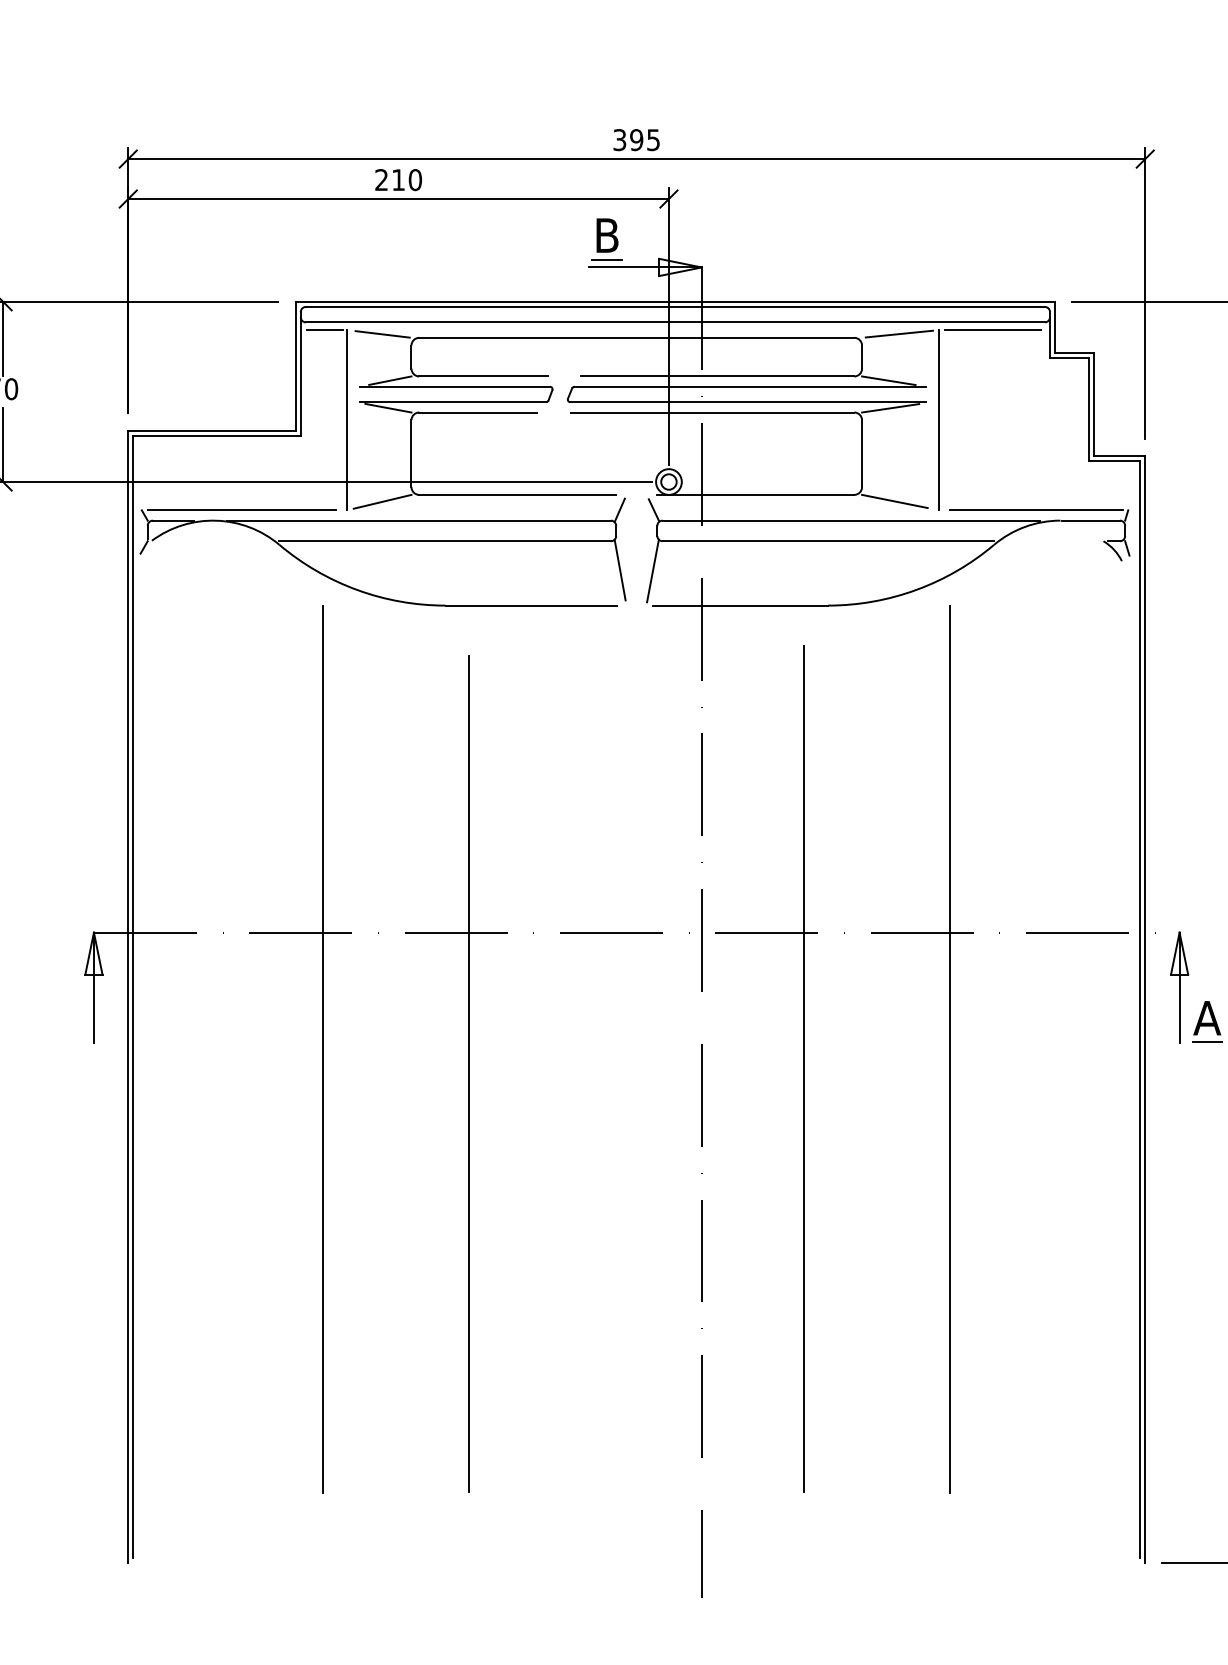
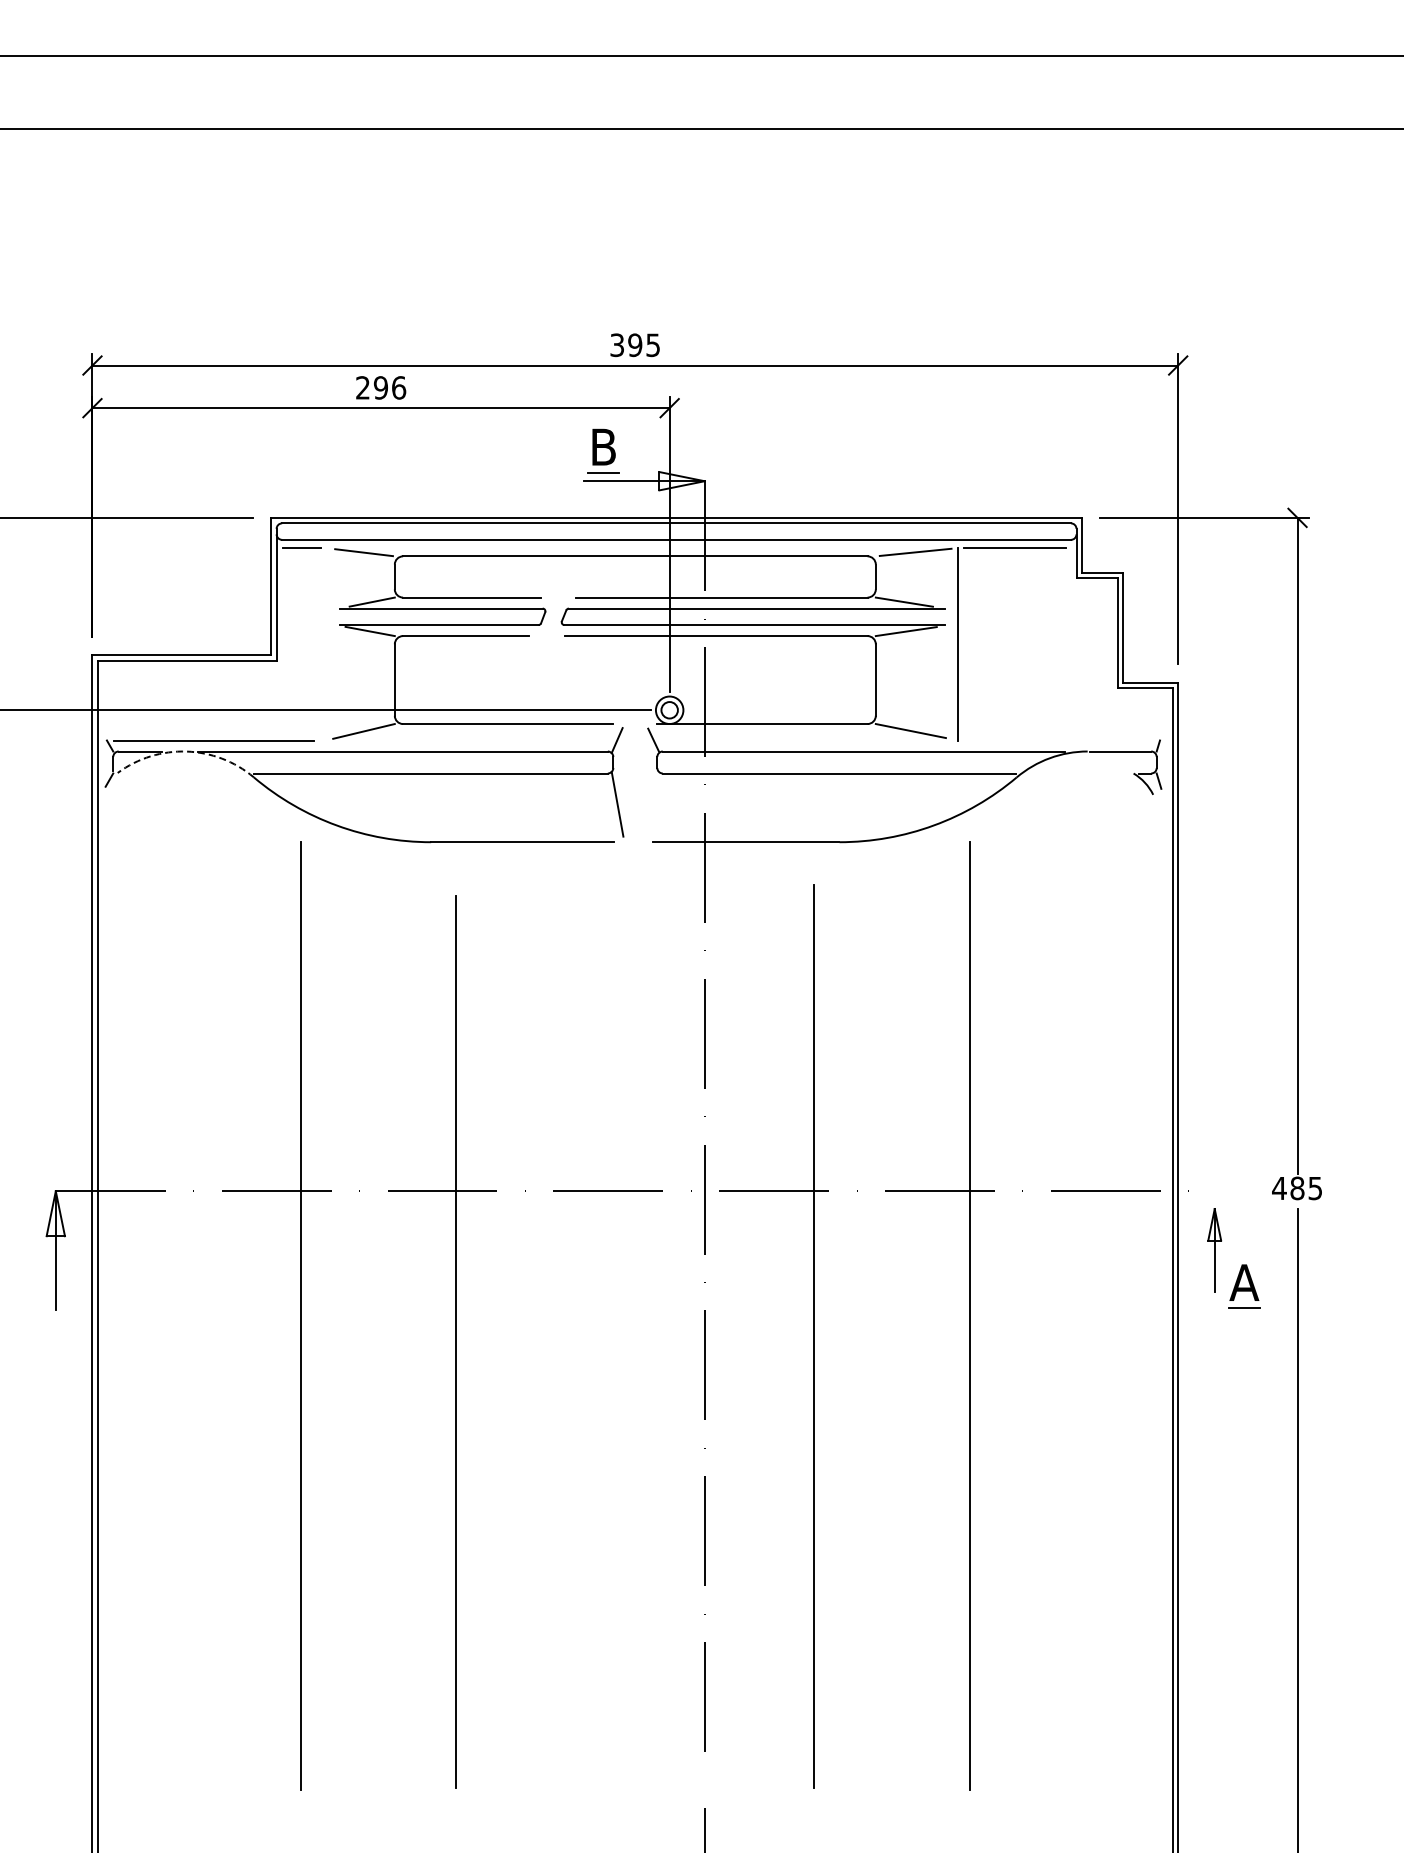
text: (407, 179) -> (390, 387), 210 -> 296
line: (347, 420) -> (326, 644), removed
line: (1036, 510) -> (1062, 740), removed
arc: (216, 520) -> (186, 751), solid -> dashed
line: (652, 570) -> (652, 804), removed
part: (1179, 988) -> (1214, 1250), size x0.7

